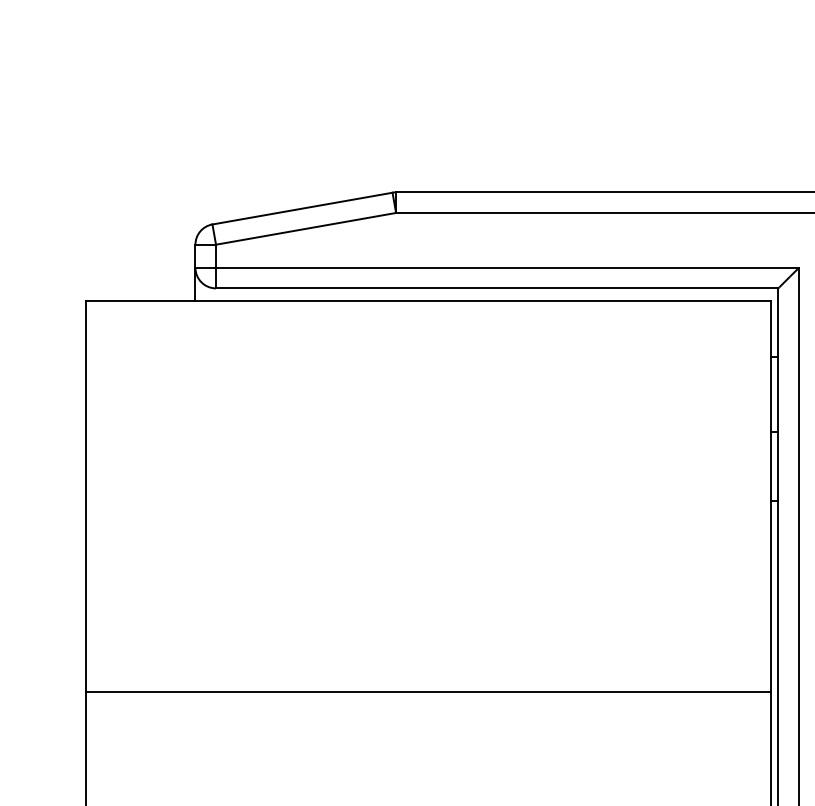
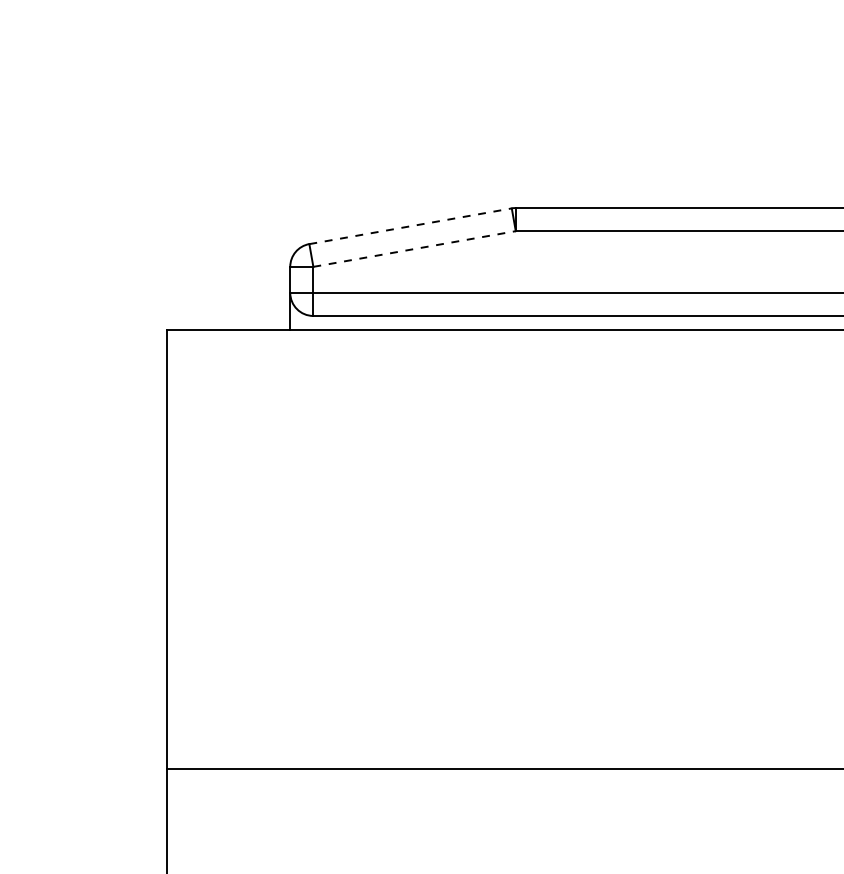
line: (302, 208) -> (410, 226), solid -> dashed
line: (306, 228) -> (415, 248), solid -> dashed

